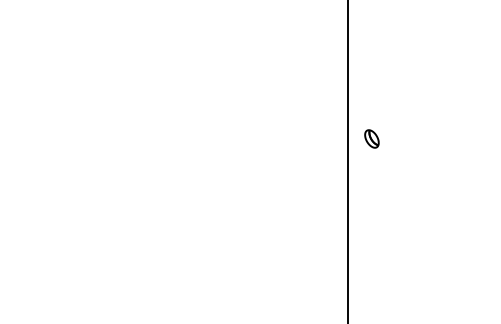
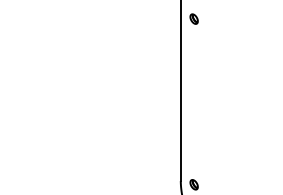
part: (370, 137) -> (193, 18), moved

